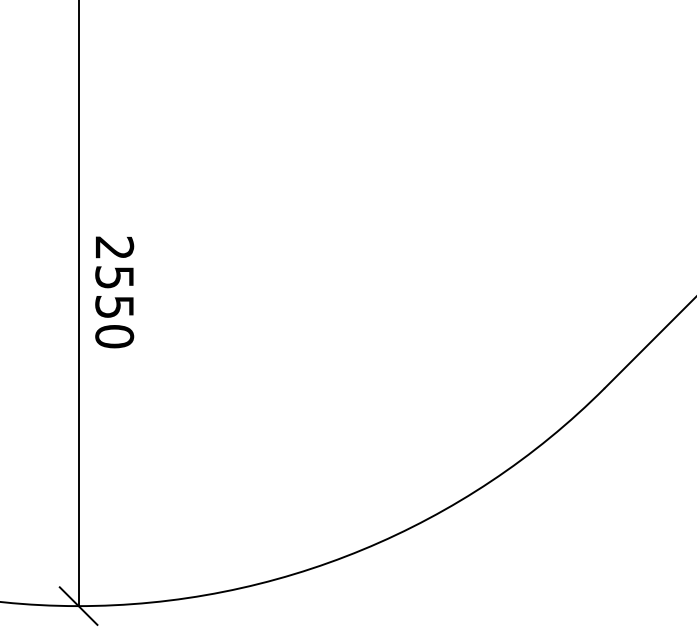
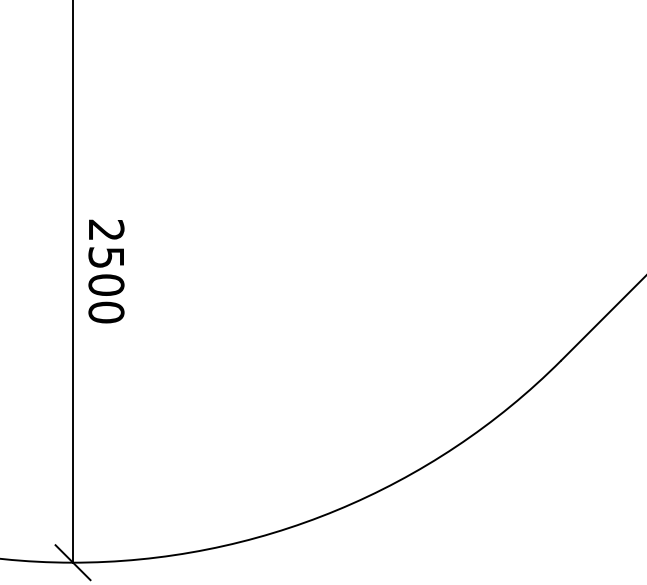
text: (114, 306) -> (106, 284), 2550 -> 2500

